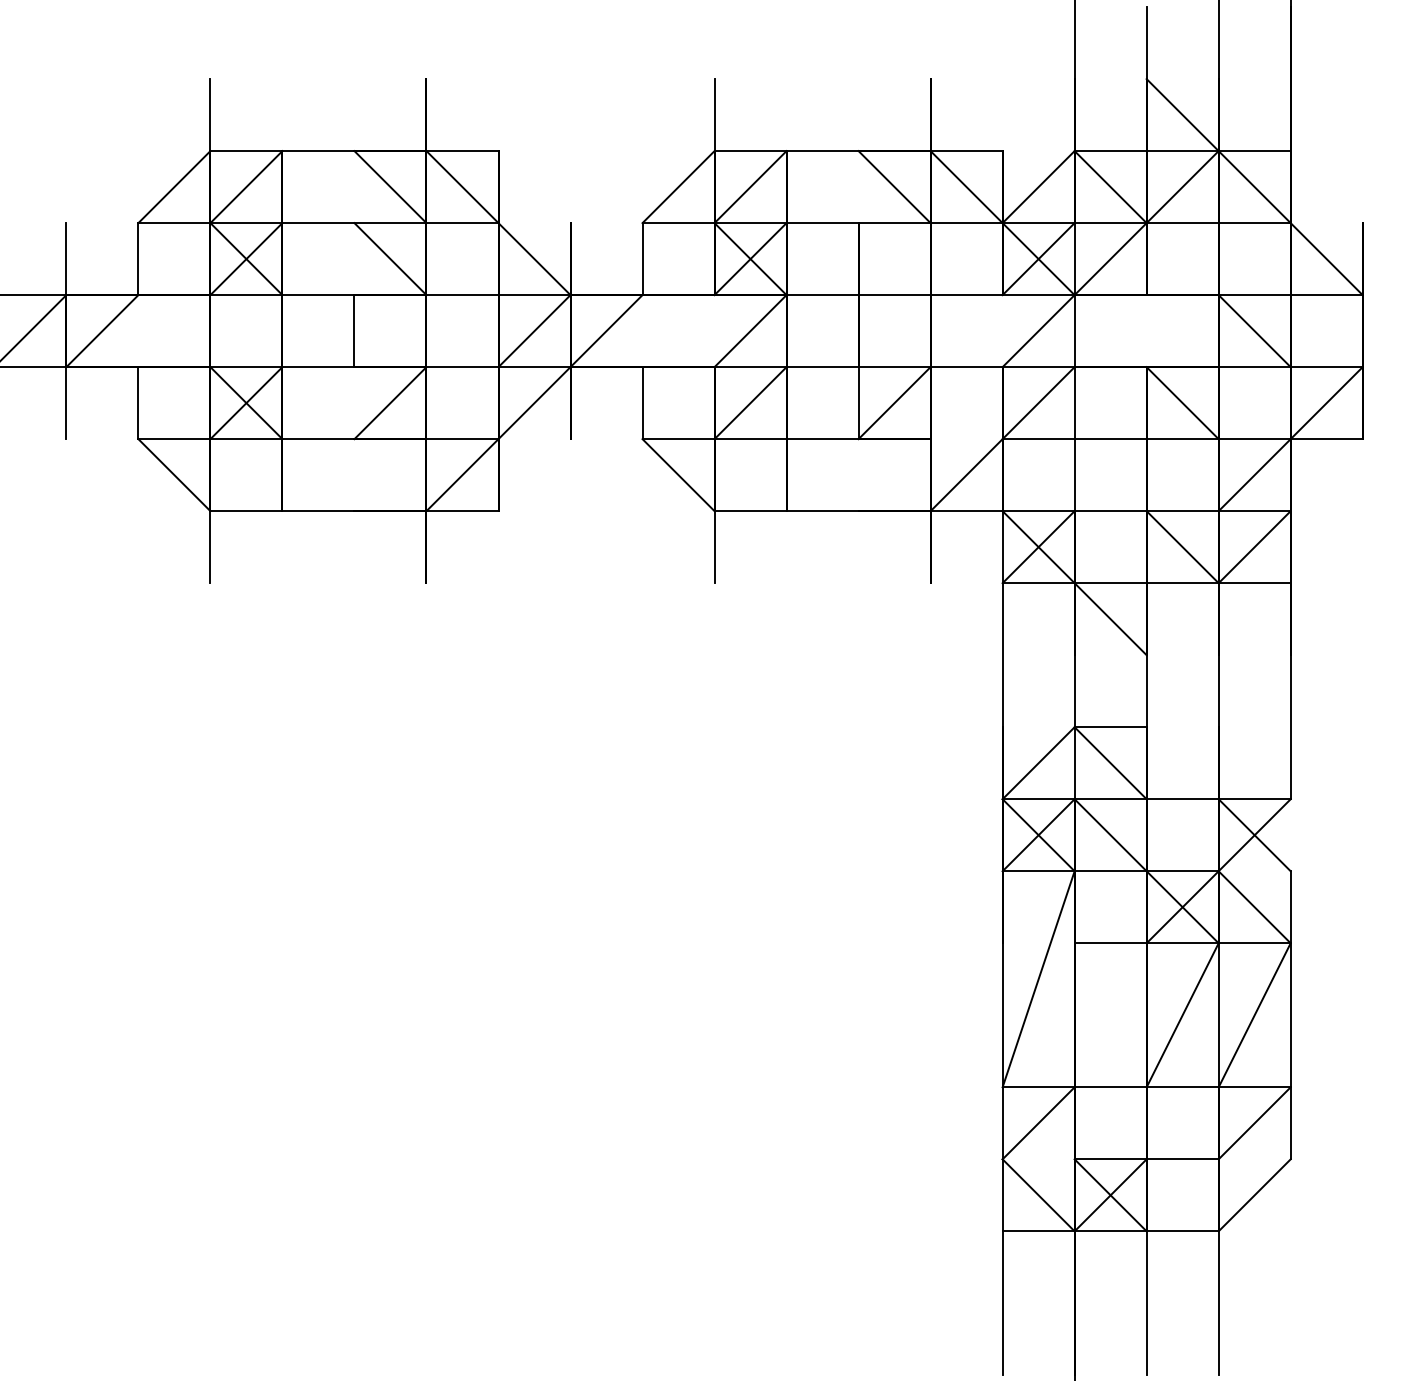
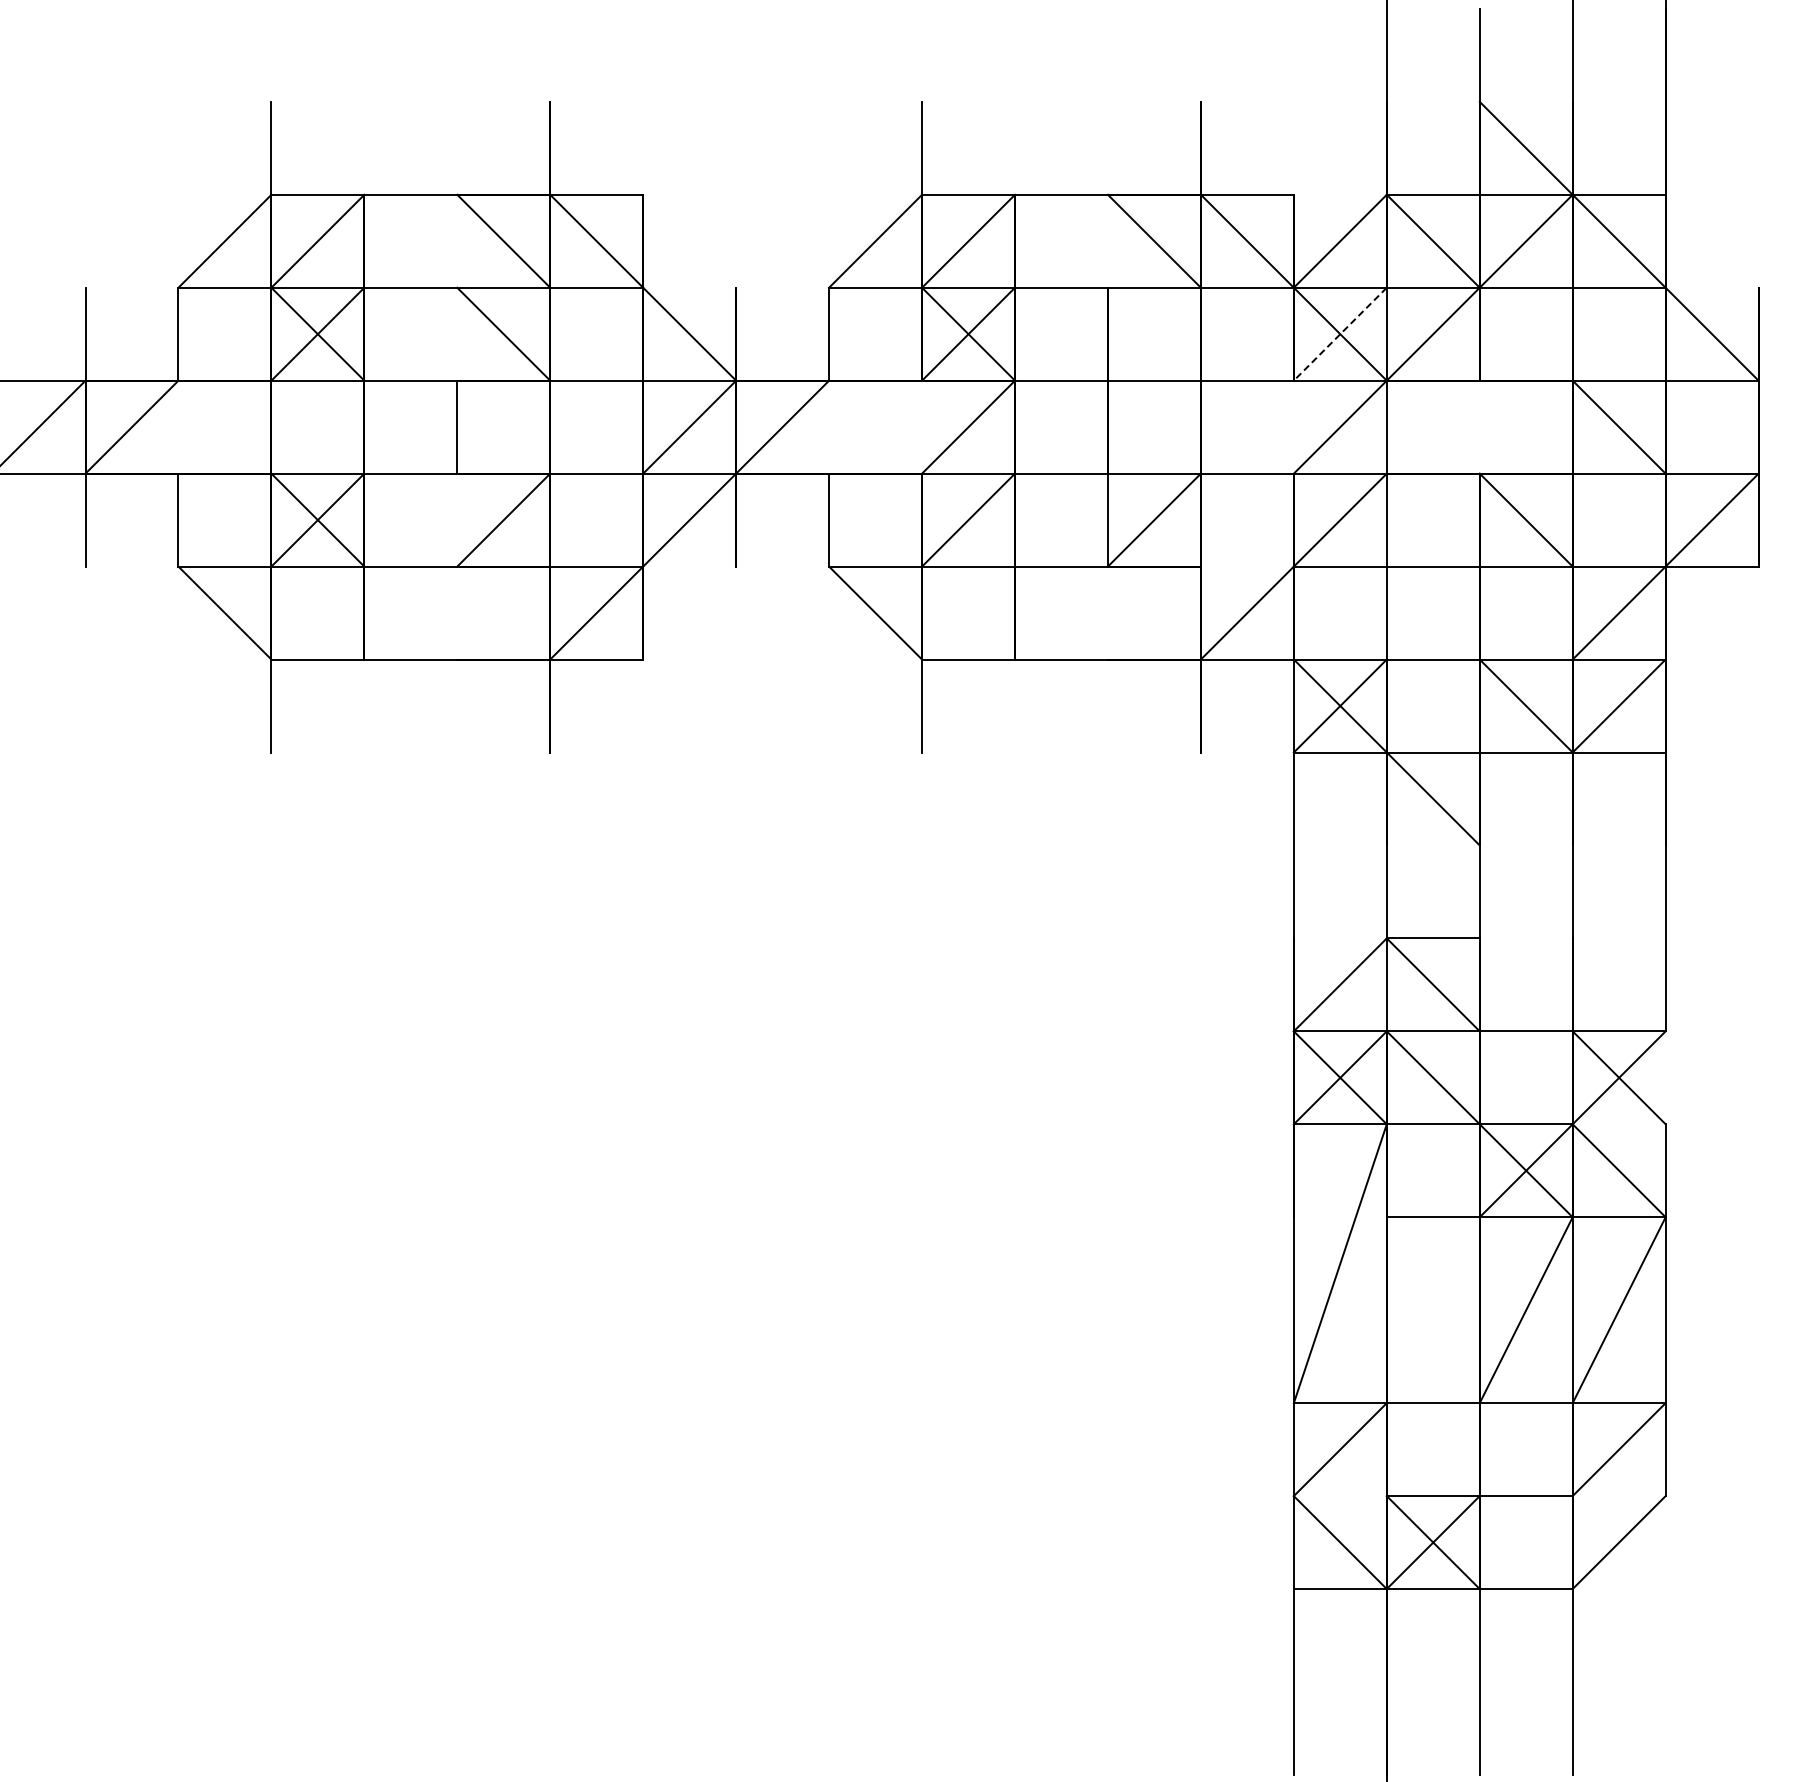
line: (1038, 259) -> (1340, 334), solid -> dashed

